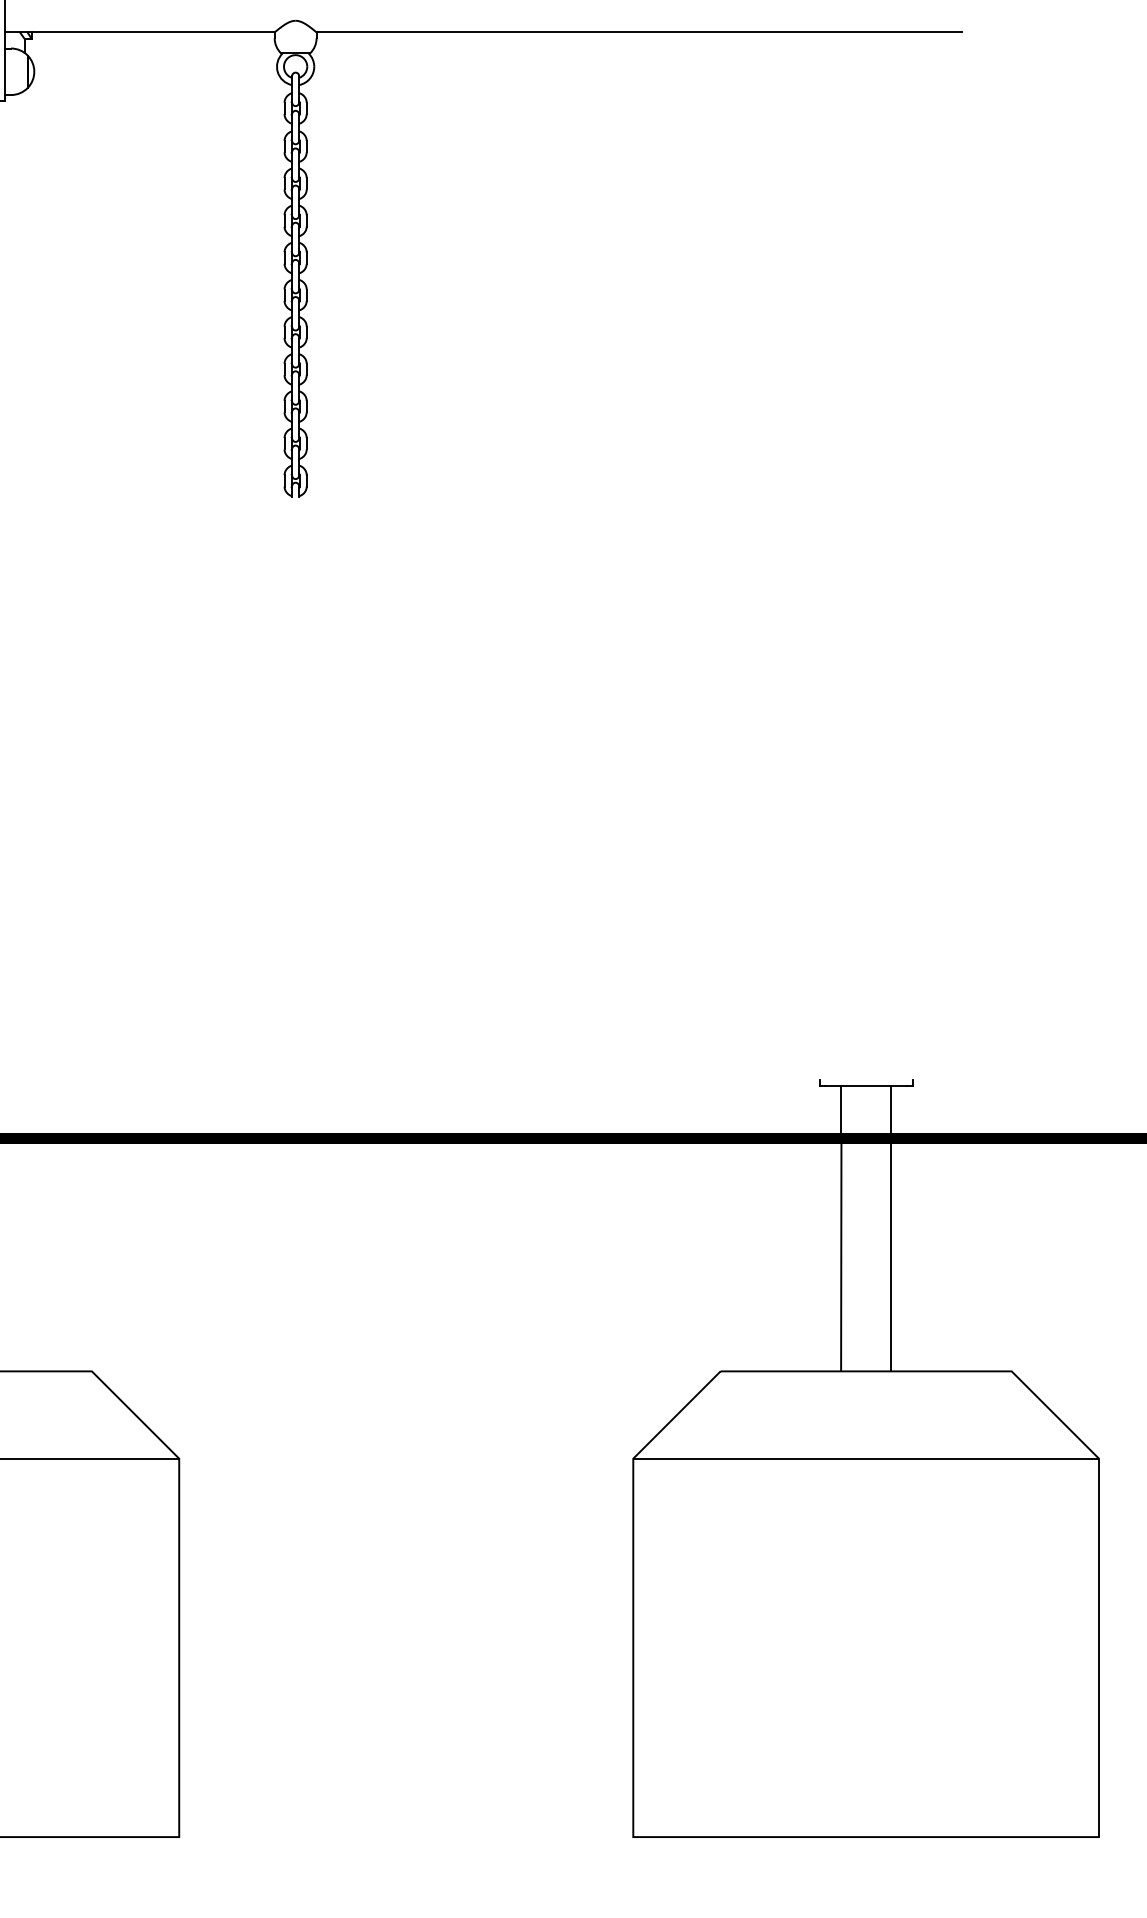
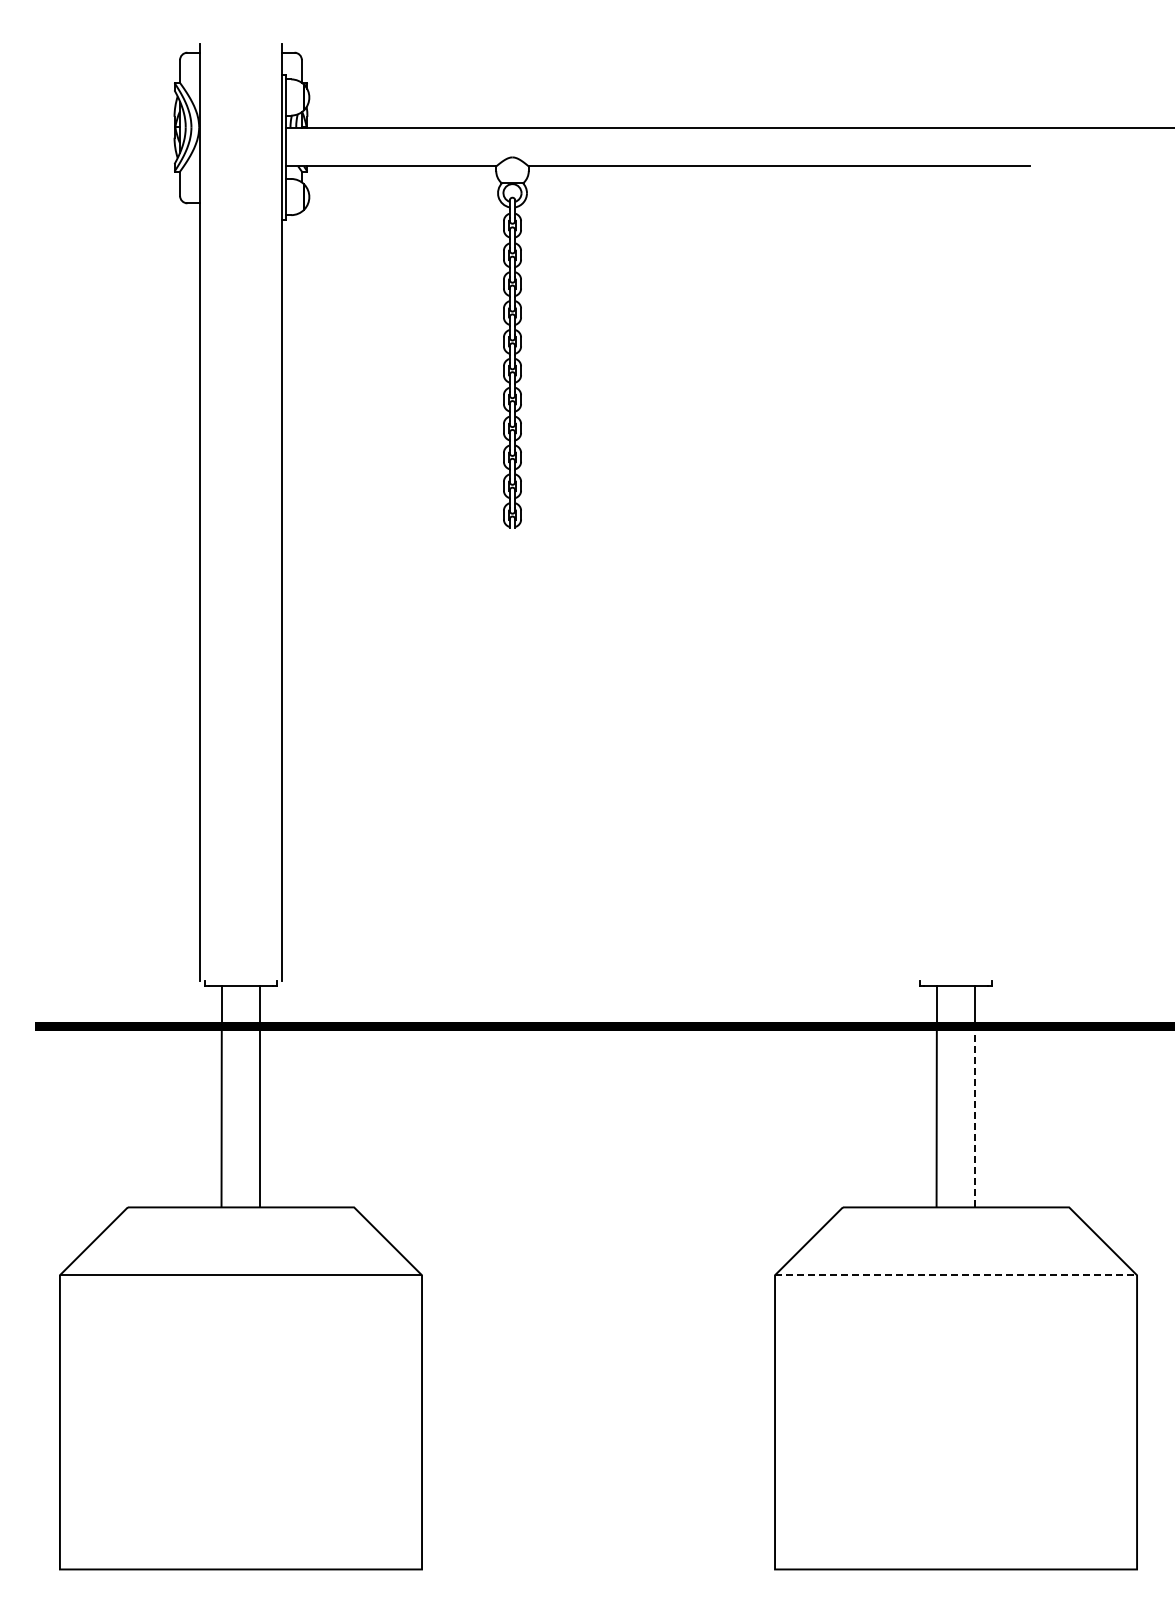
line: (891, 1254) -> (975, 1116), solid -> dashed
line: (866, 1458) -> (956, 1275), solid -> dashed

